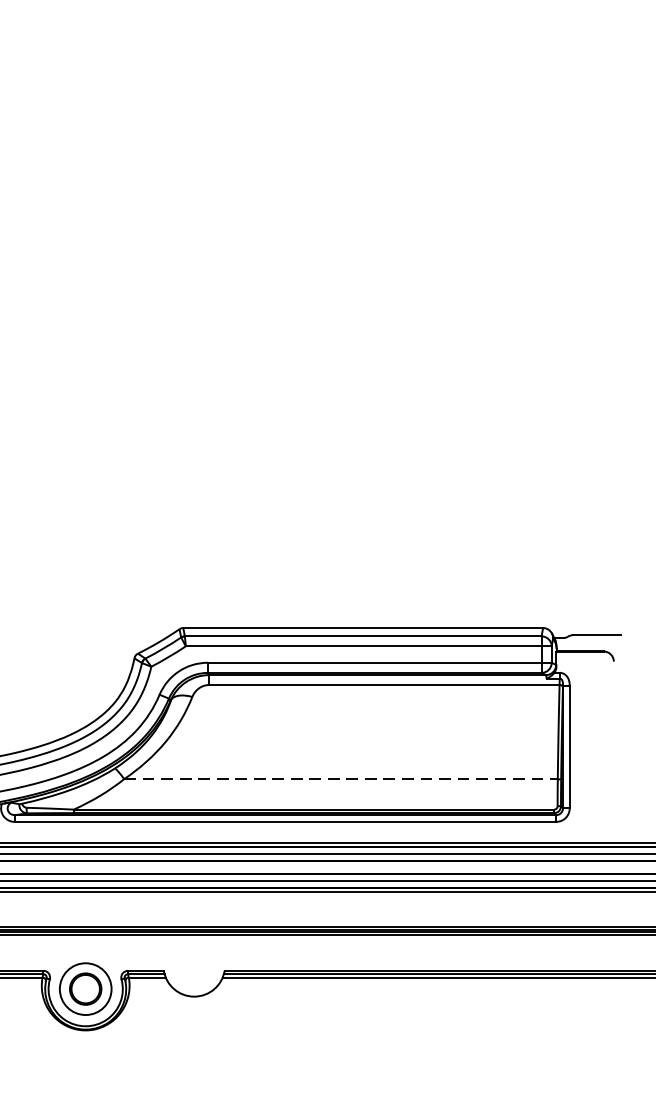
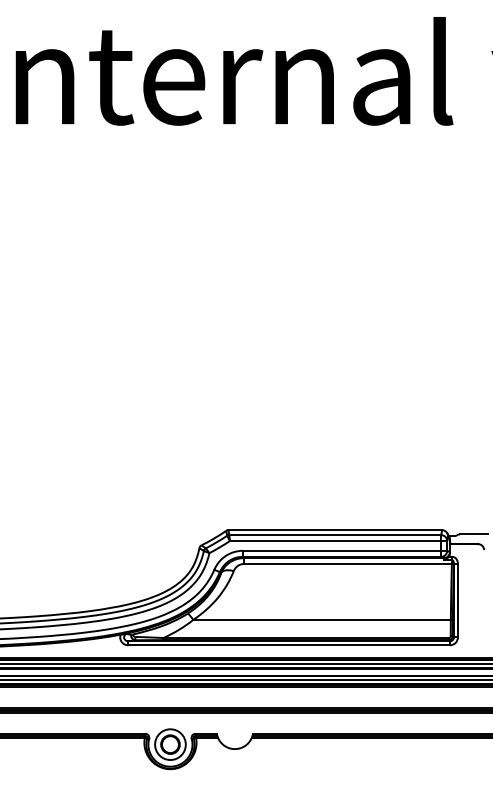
line: (341, 778) -> (322, 619), dashed -> solid

